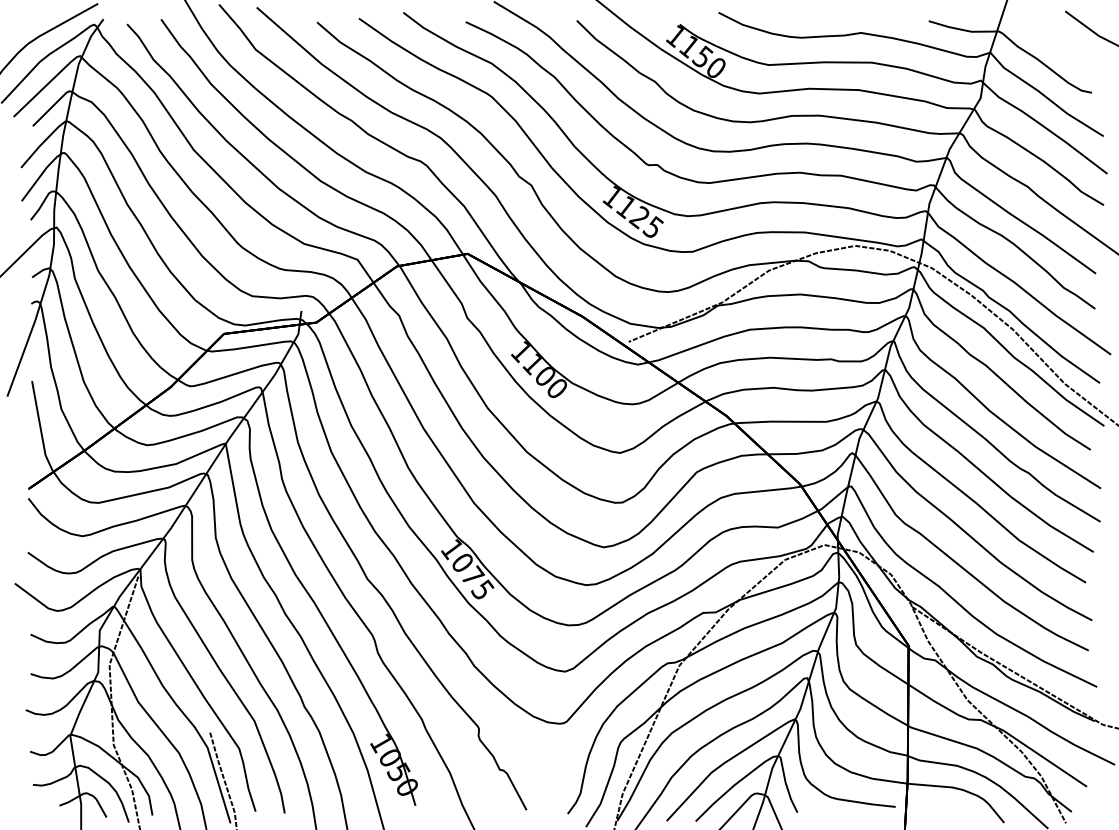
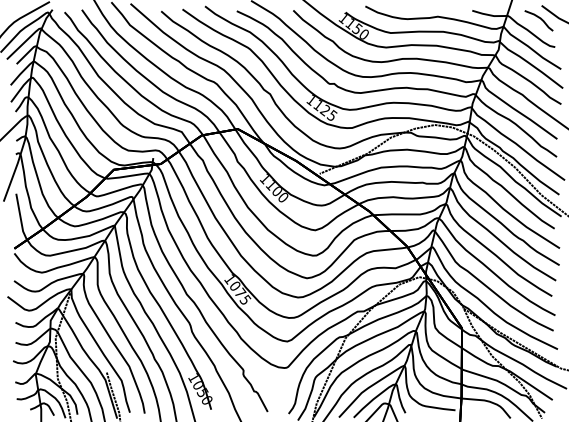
curve: (1058, 36) -> (538, 18), added

